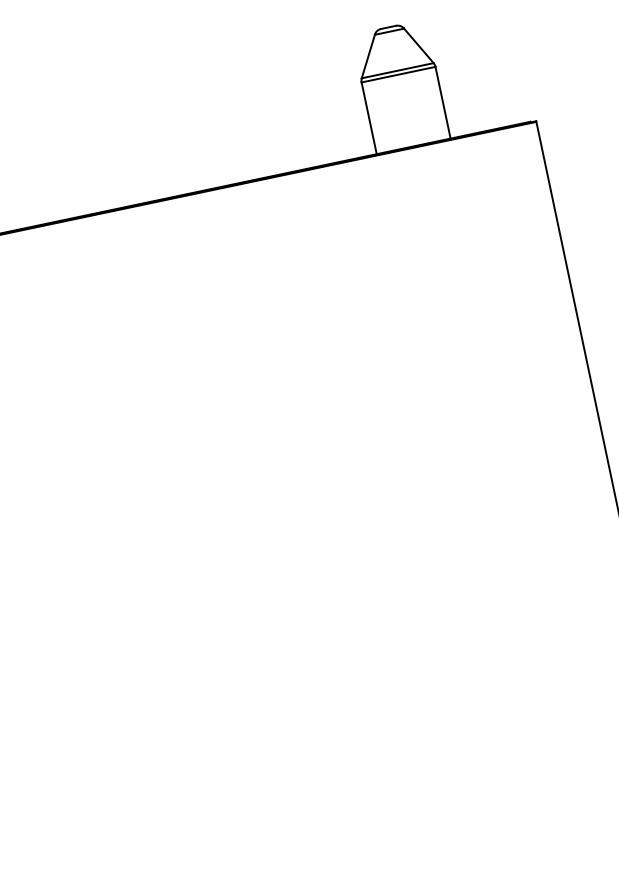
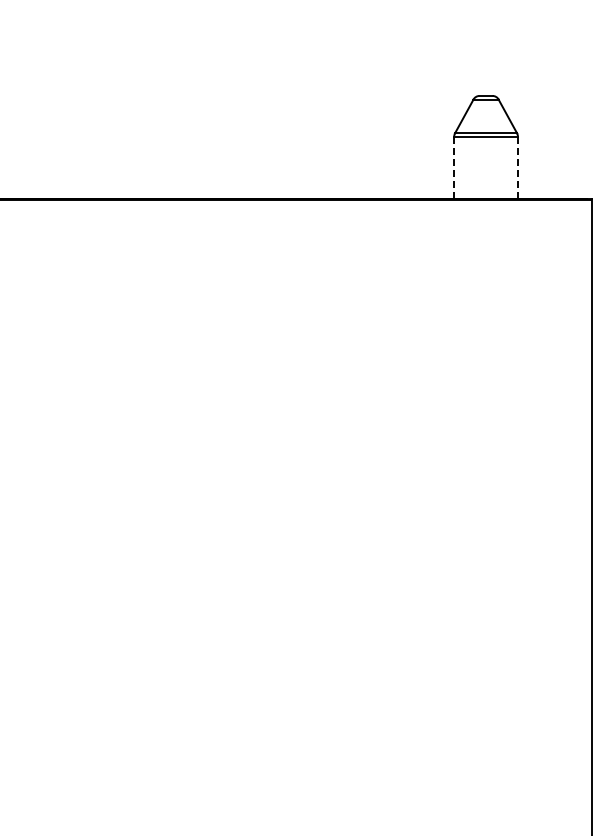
line: (442, 102) -> (517, 167), solid -> dashed
line: (369, 118) -> (454, 167), solid -> dashed

